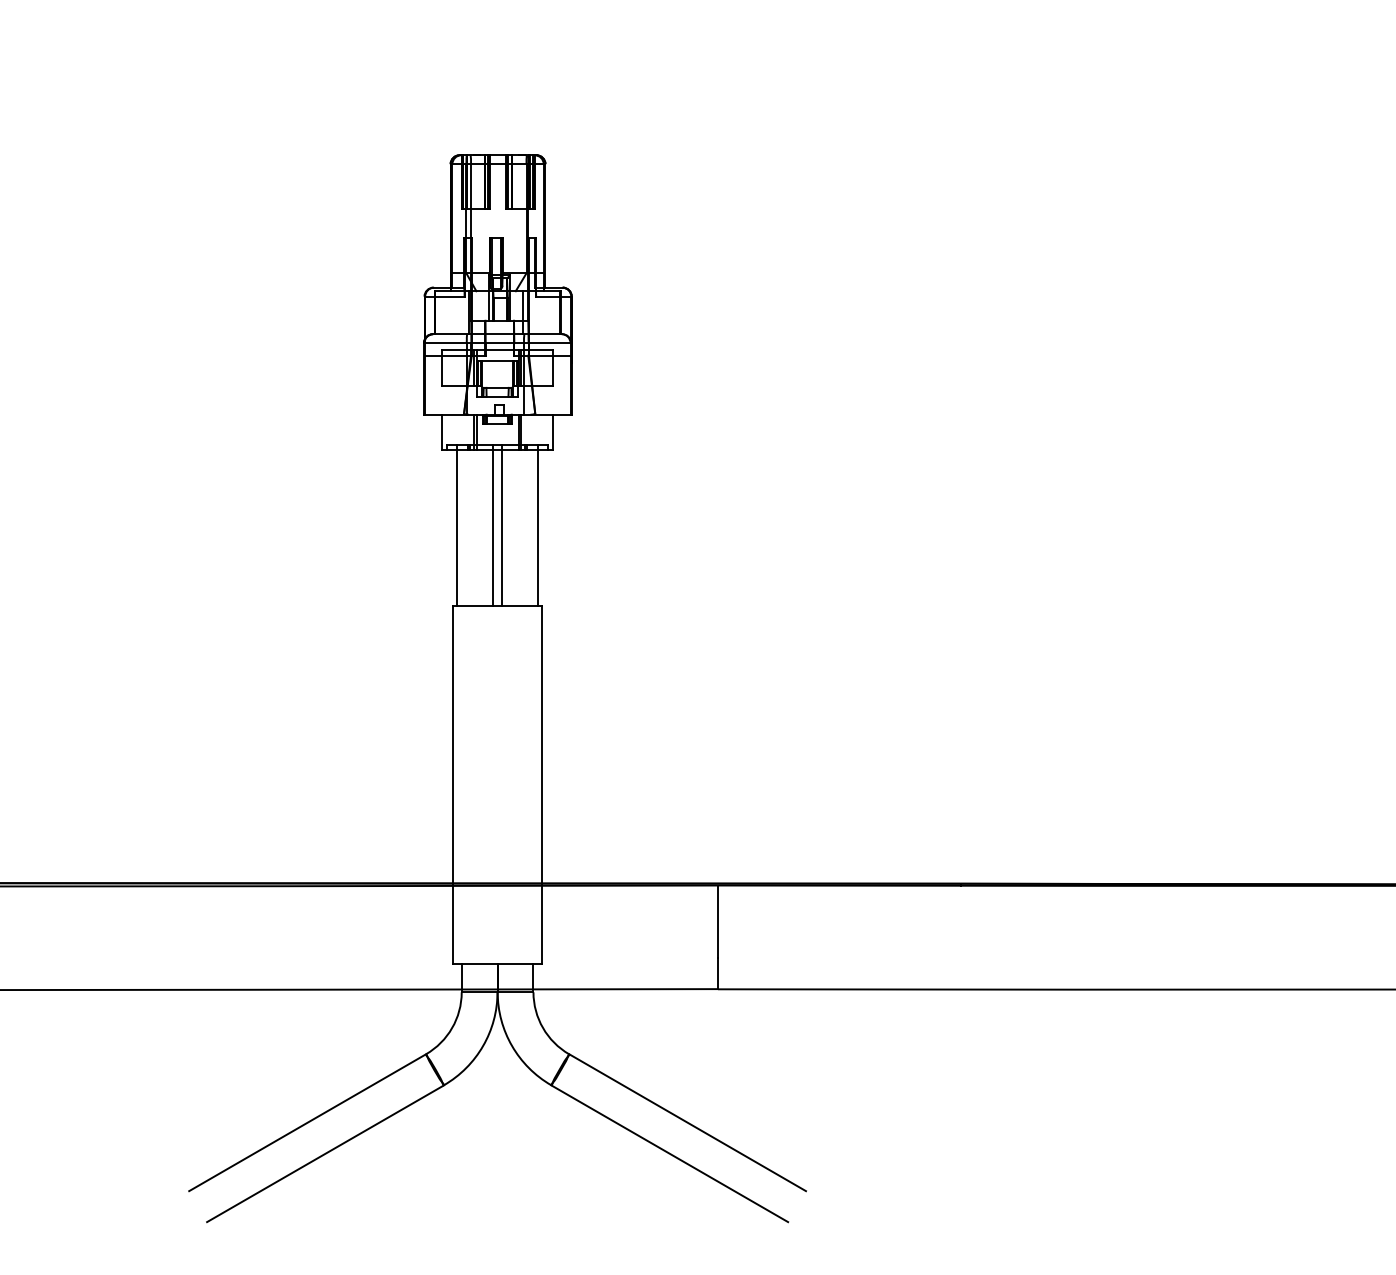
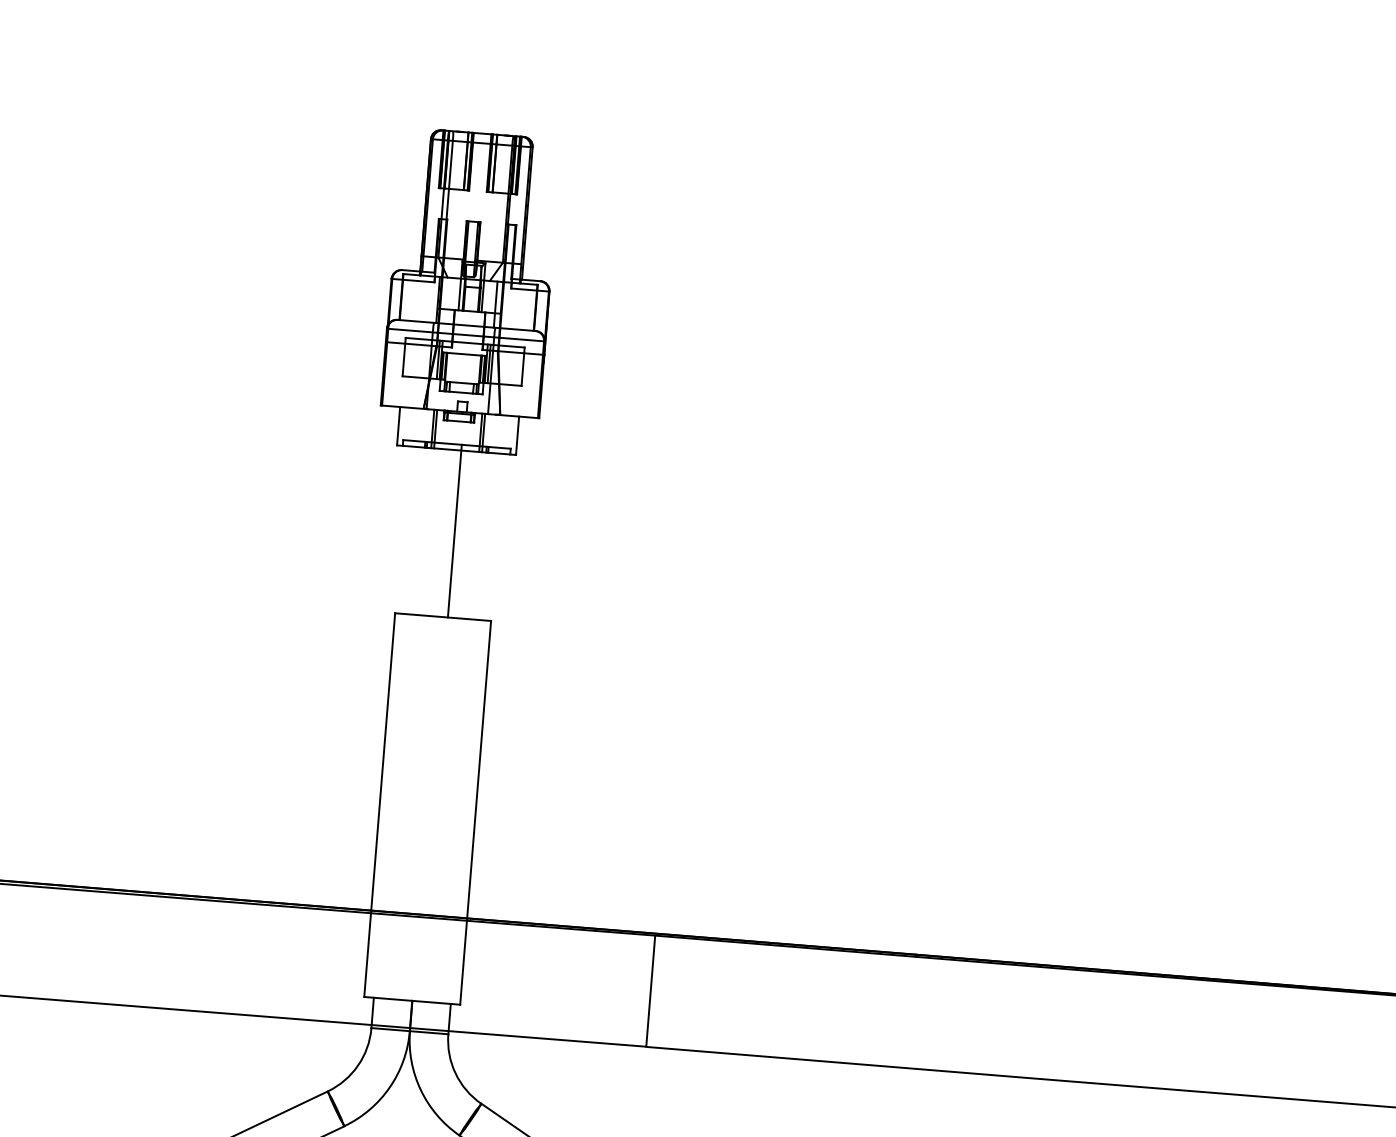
line: (457, 525) -> (407, 527), removed
line: (493, 525) -> (445, 530), removed
line: (537, 525) -> (492, 534), removed

